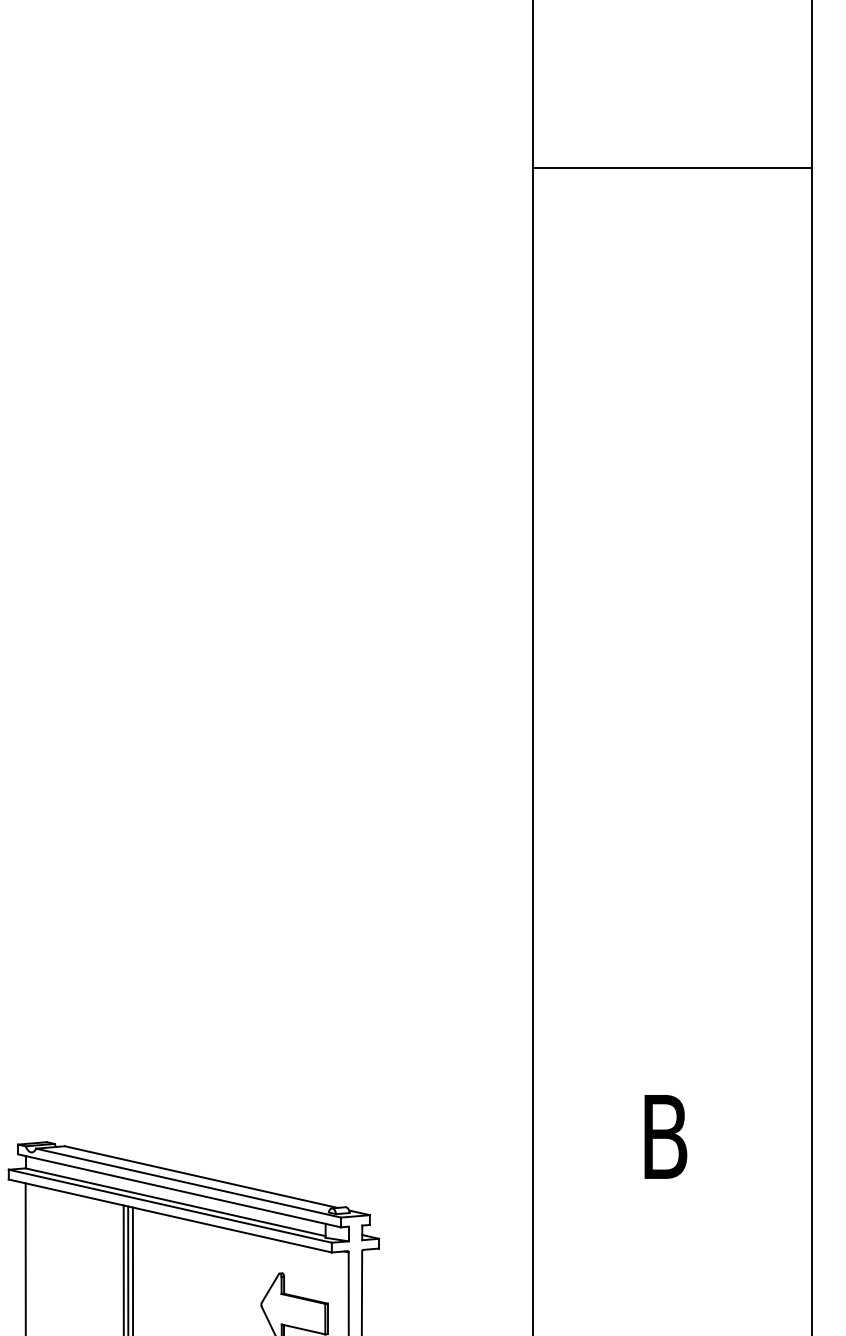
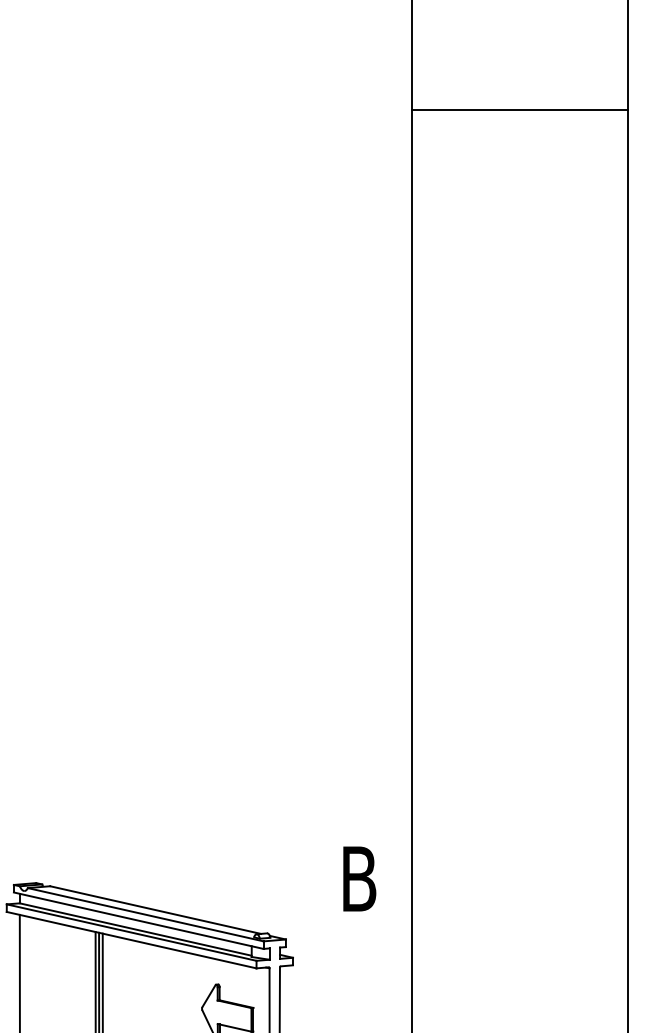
line: (671, 167) -> (519, 109), moved
text: (665, 1136) -> (359, 878), moved

